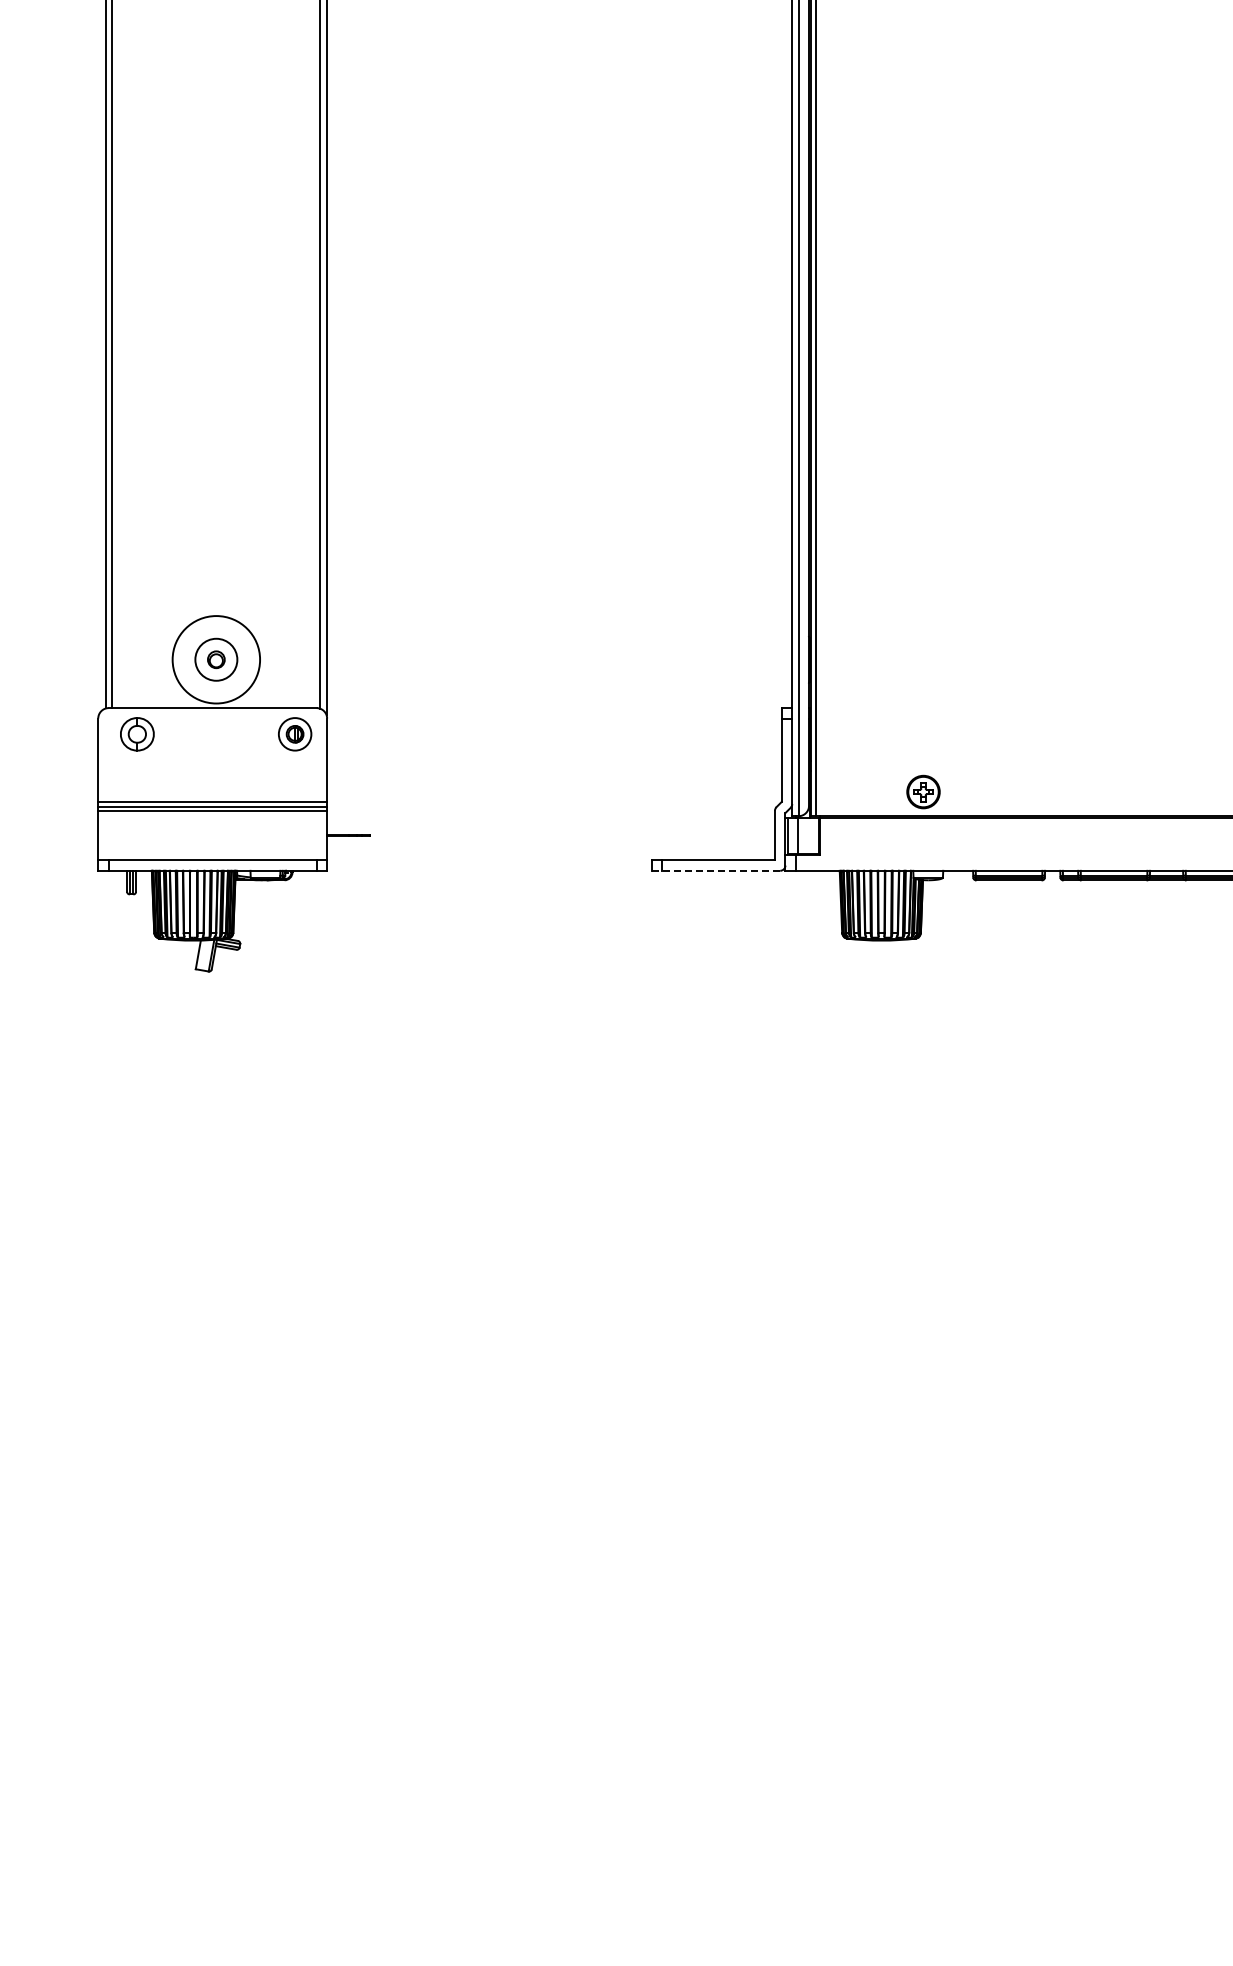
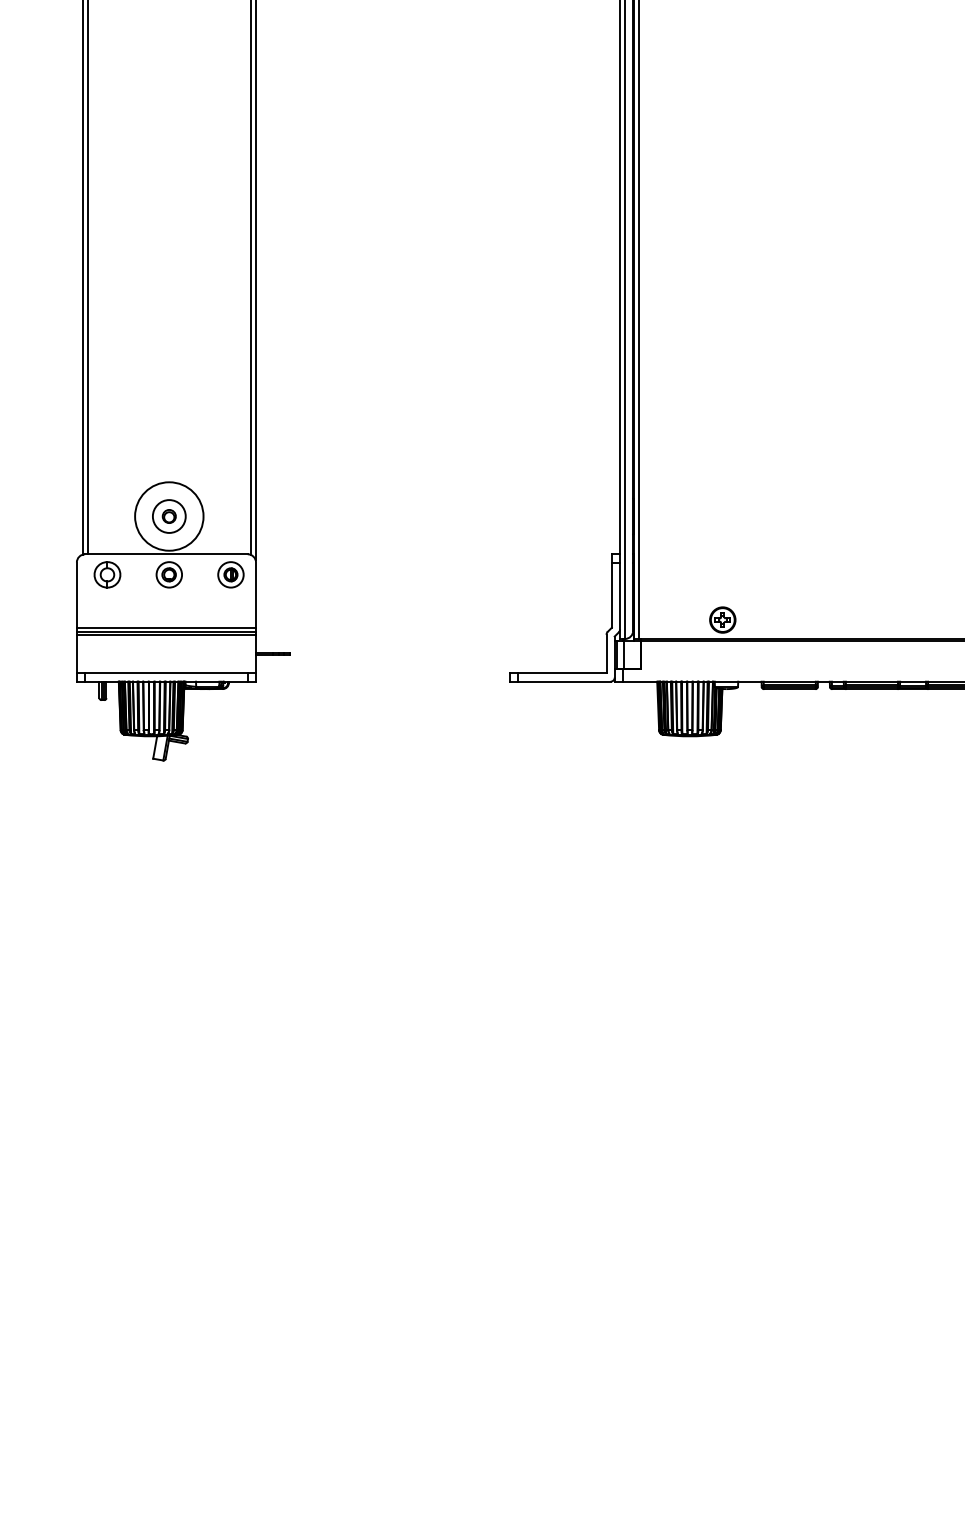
part: (216, 734) -> (169, 574), added
line: (716, 870) -> (560, 681), dashed -> solid

